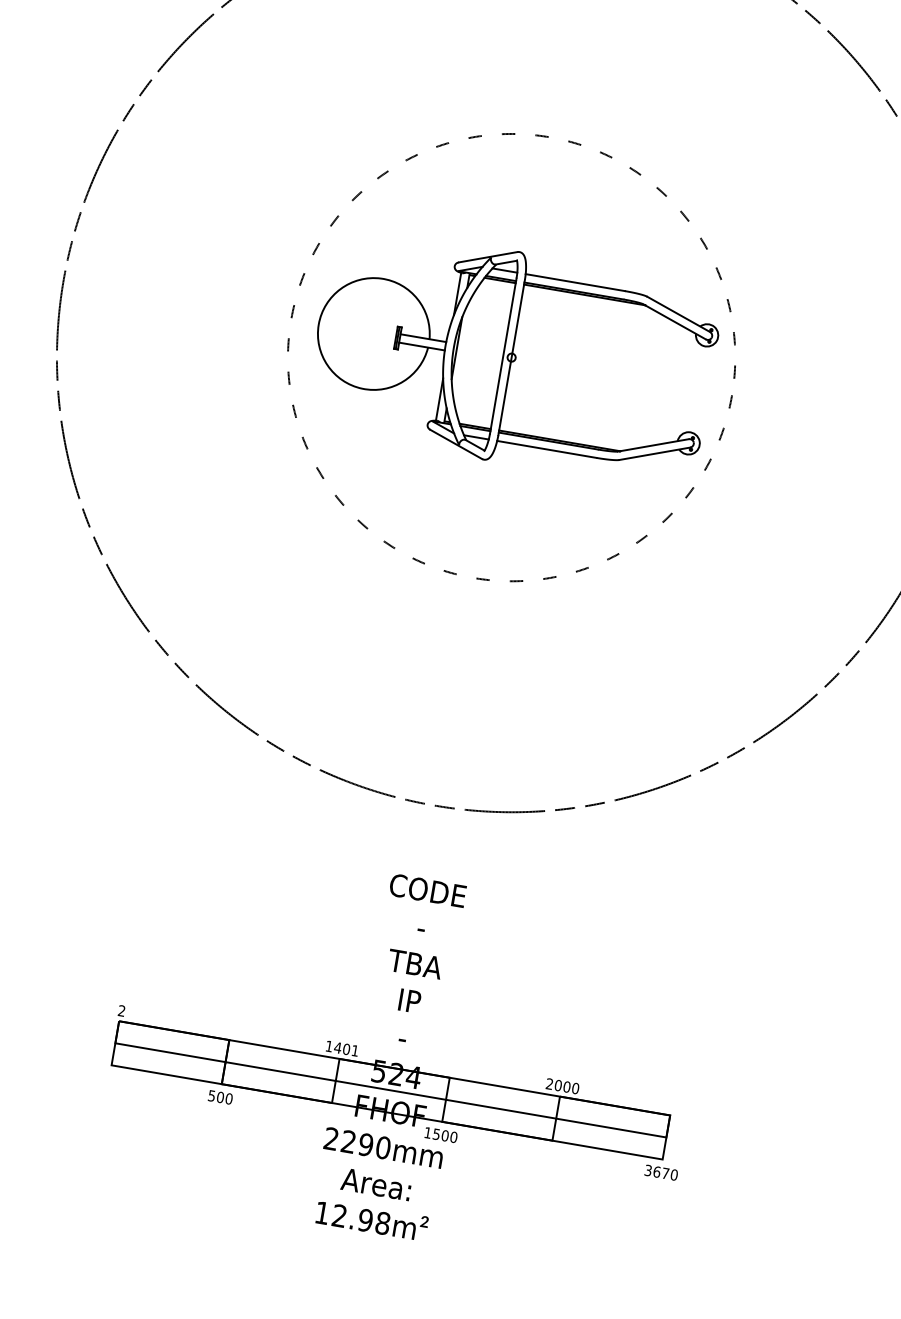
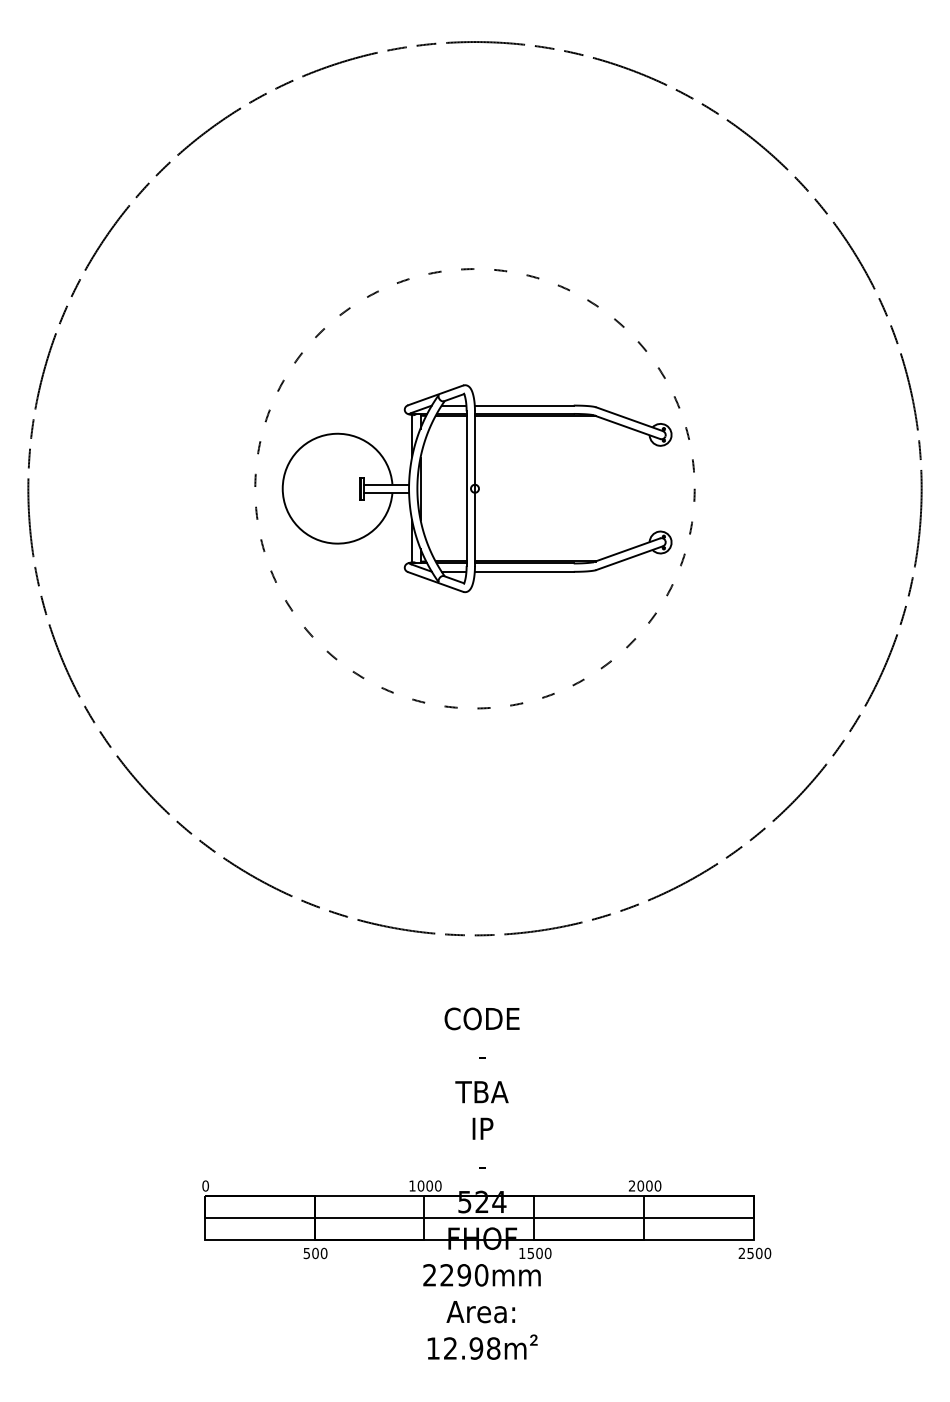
text: (121, 1010) -> (205, 1185), 2 -> 0
text: (346, 1048) -> (429, 1185), 1401 -> 1000
text: (656, 1172) -> (750, 1253), 3670 -> 2500

